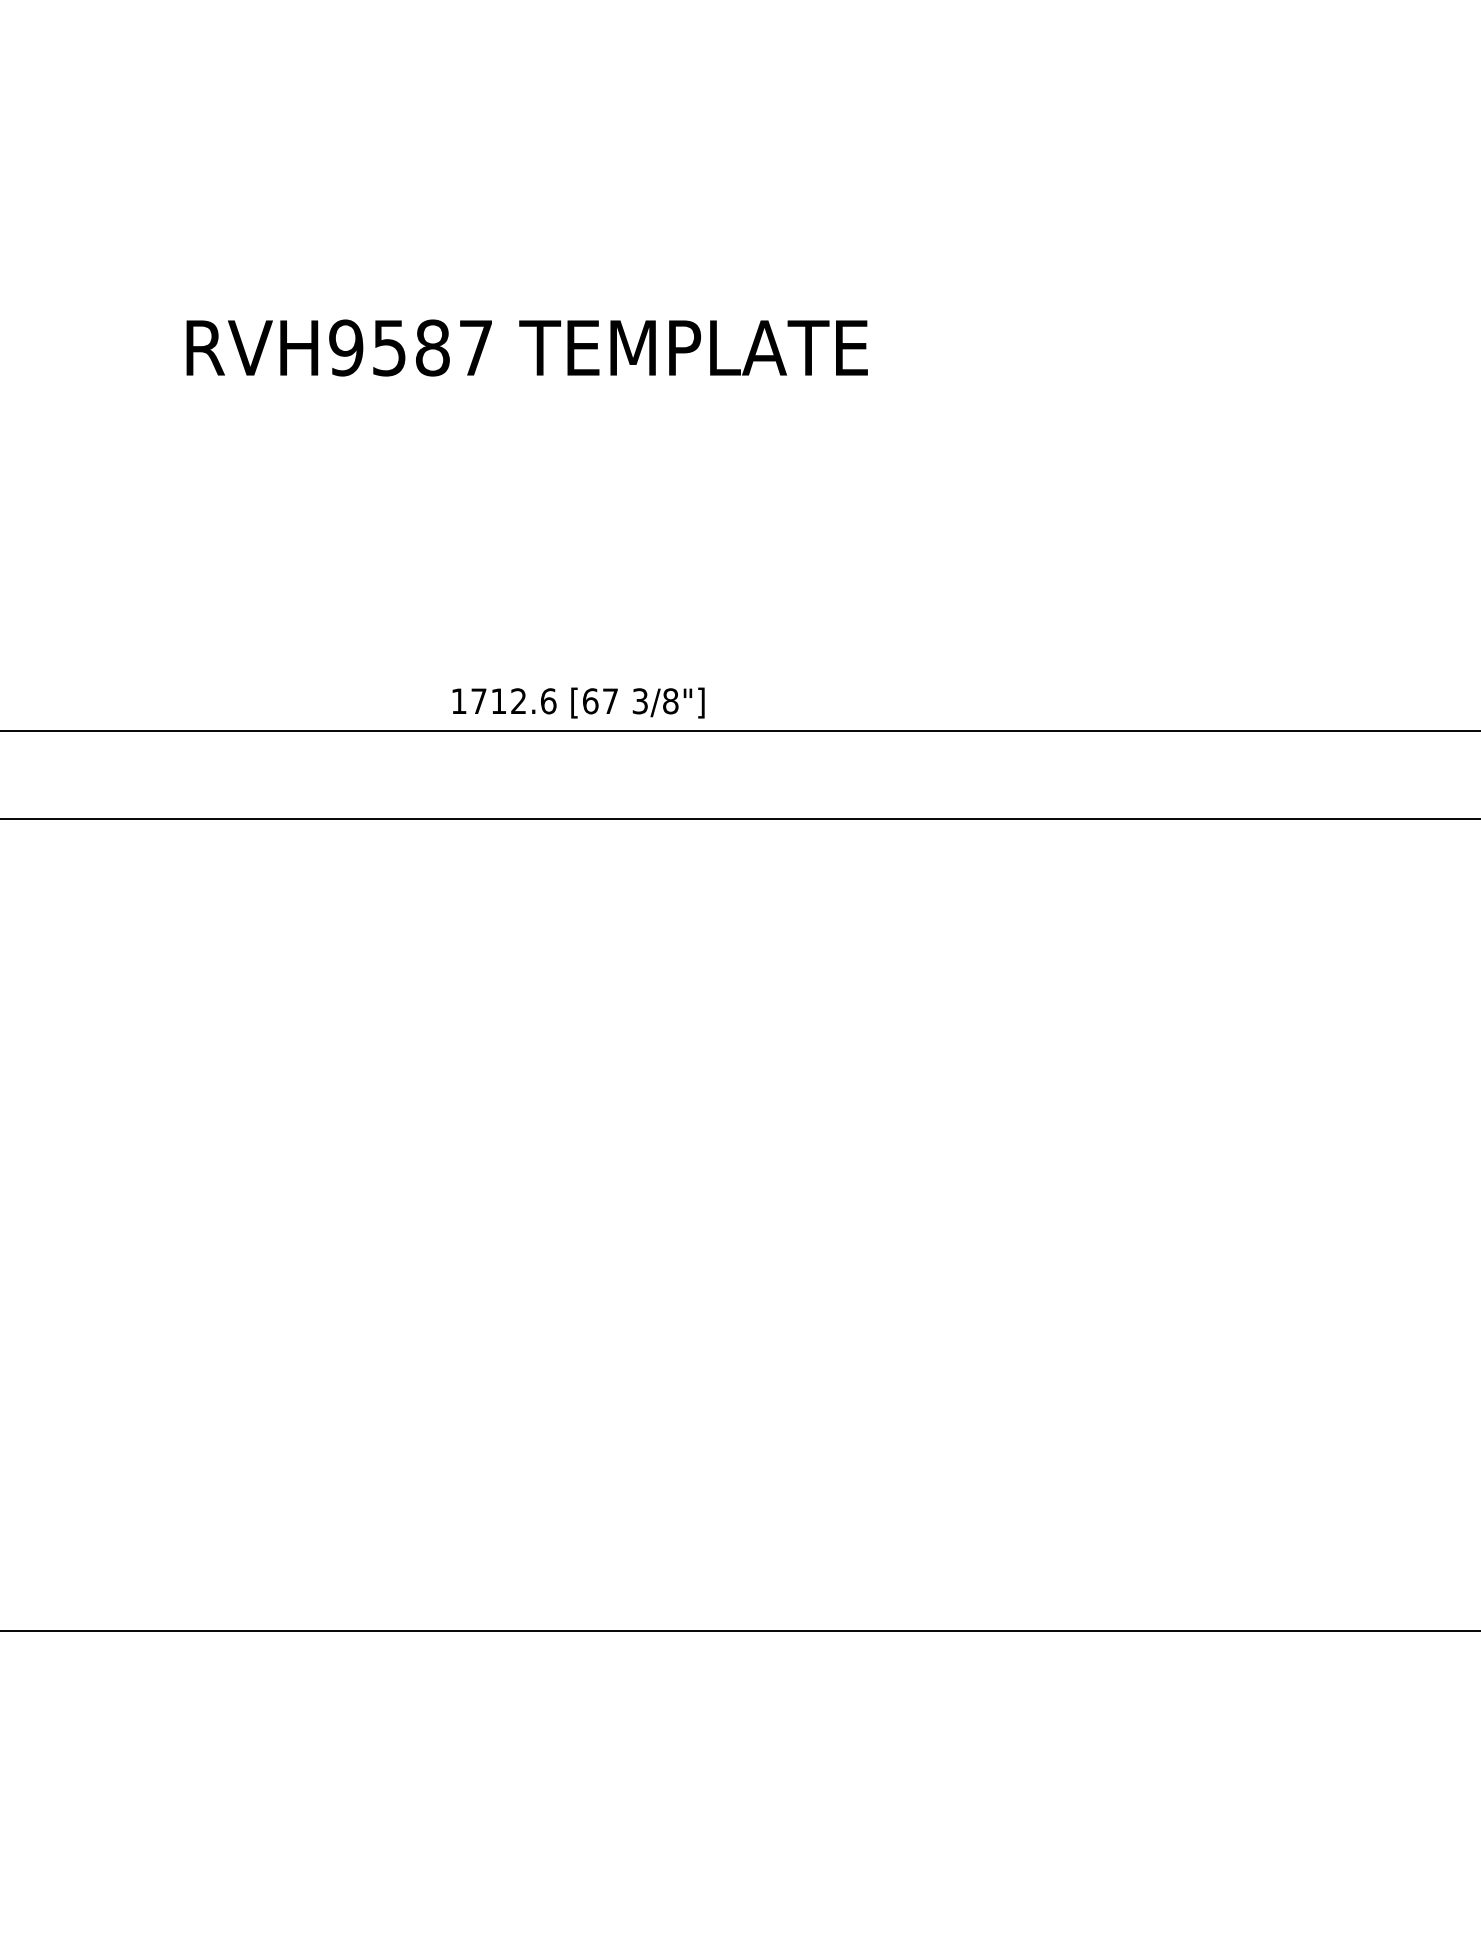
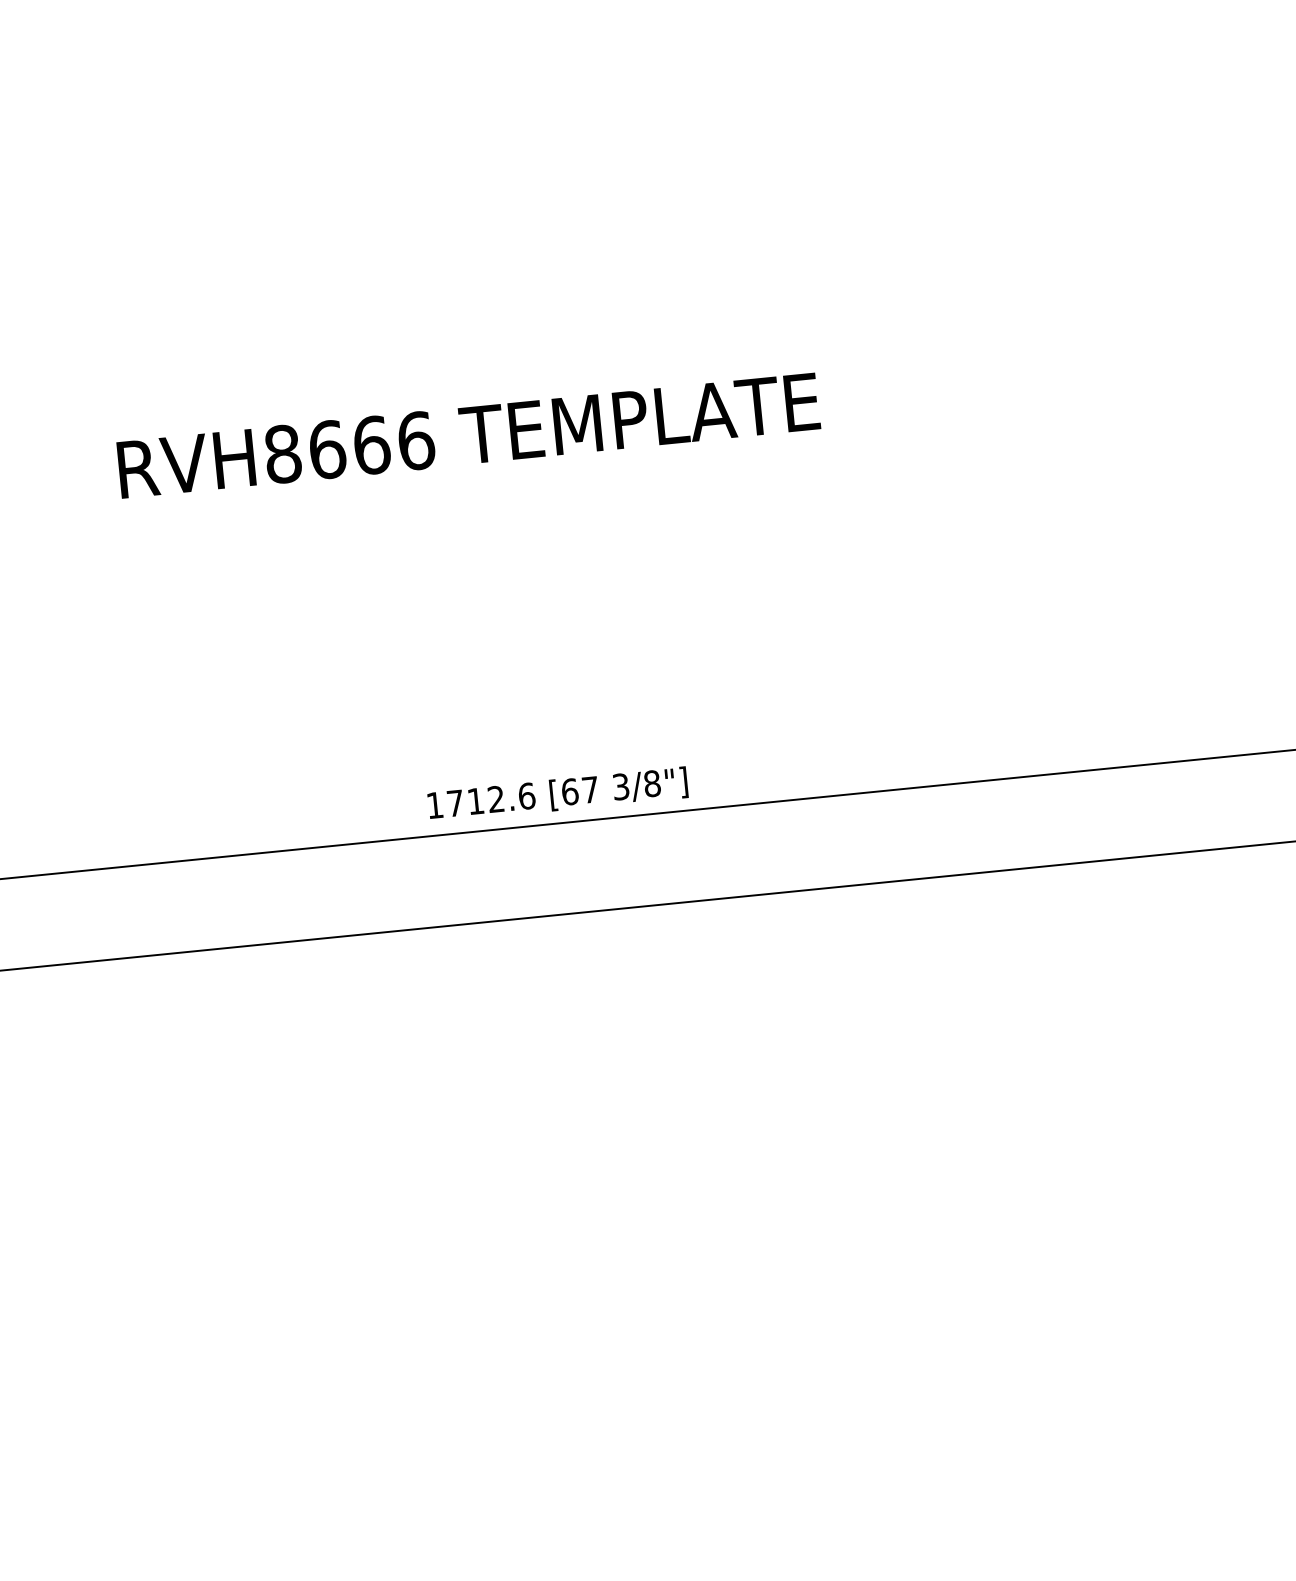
text: (411, 347) -> (349, 447), RVH9587 -> RVH8666

